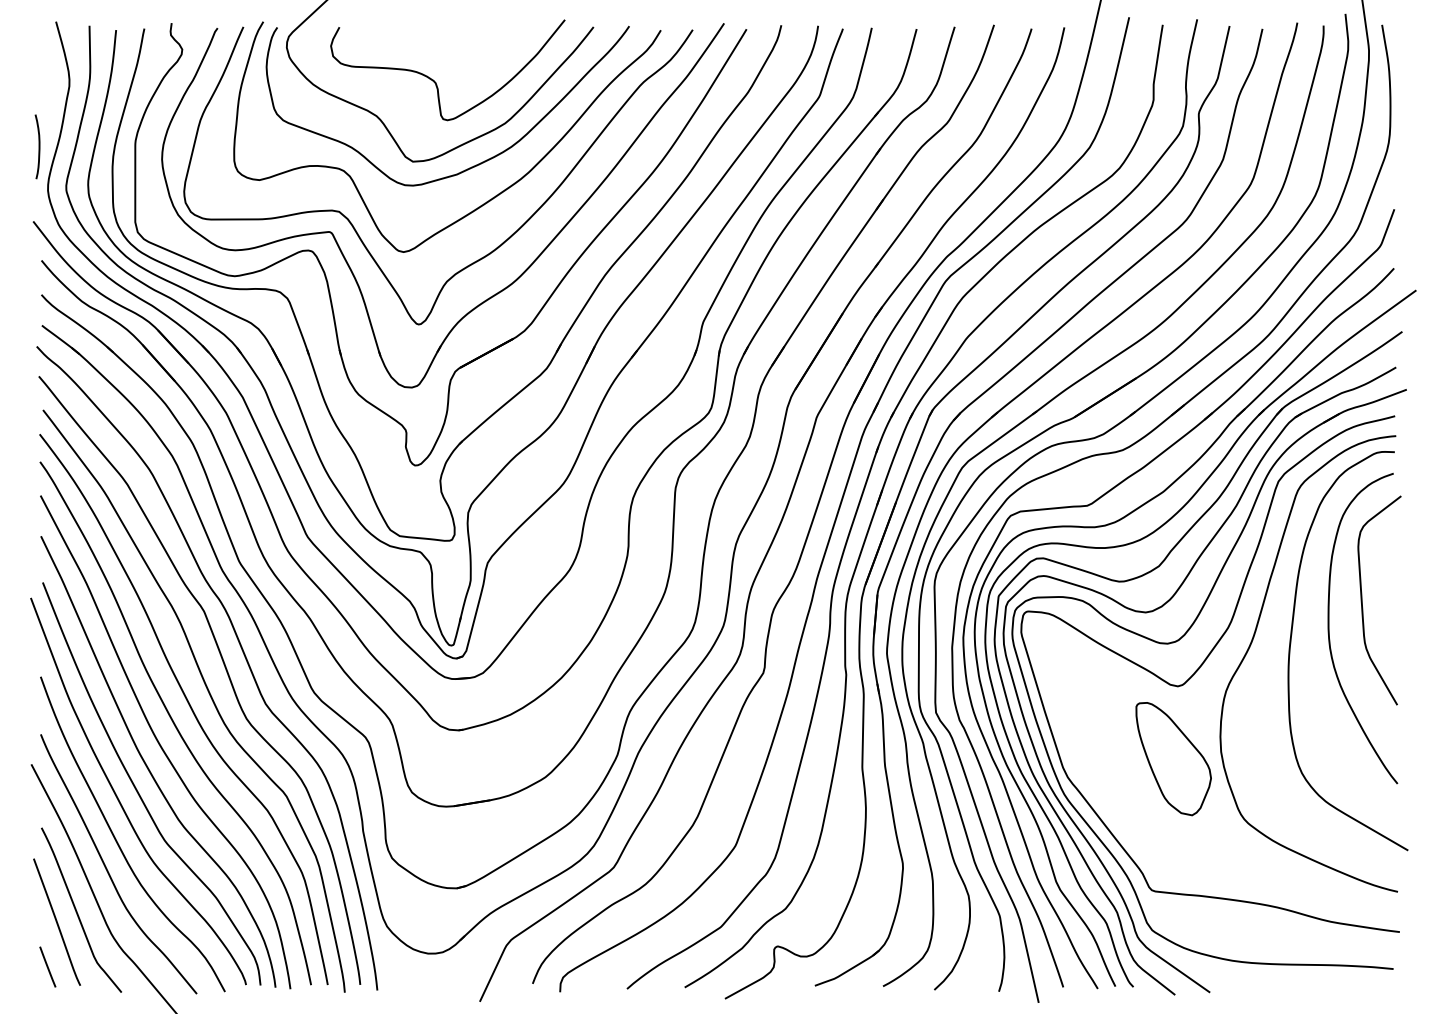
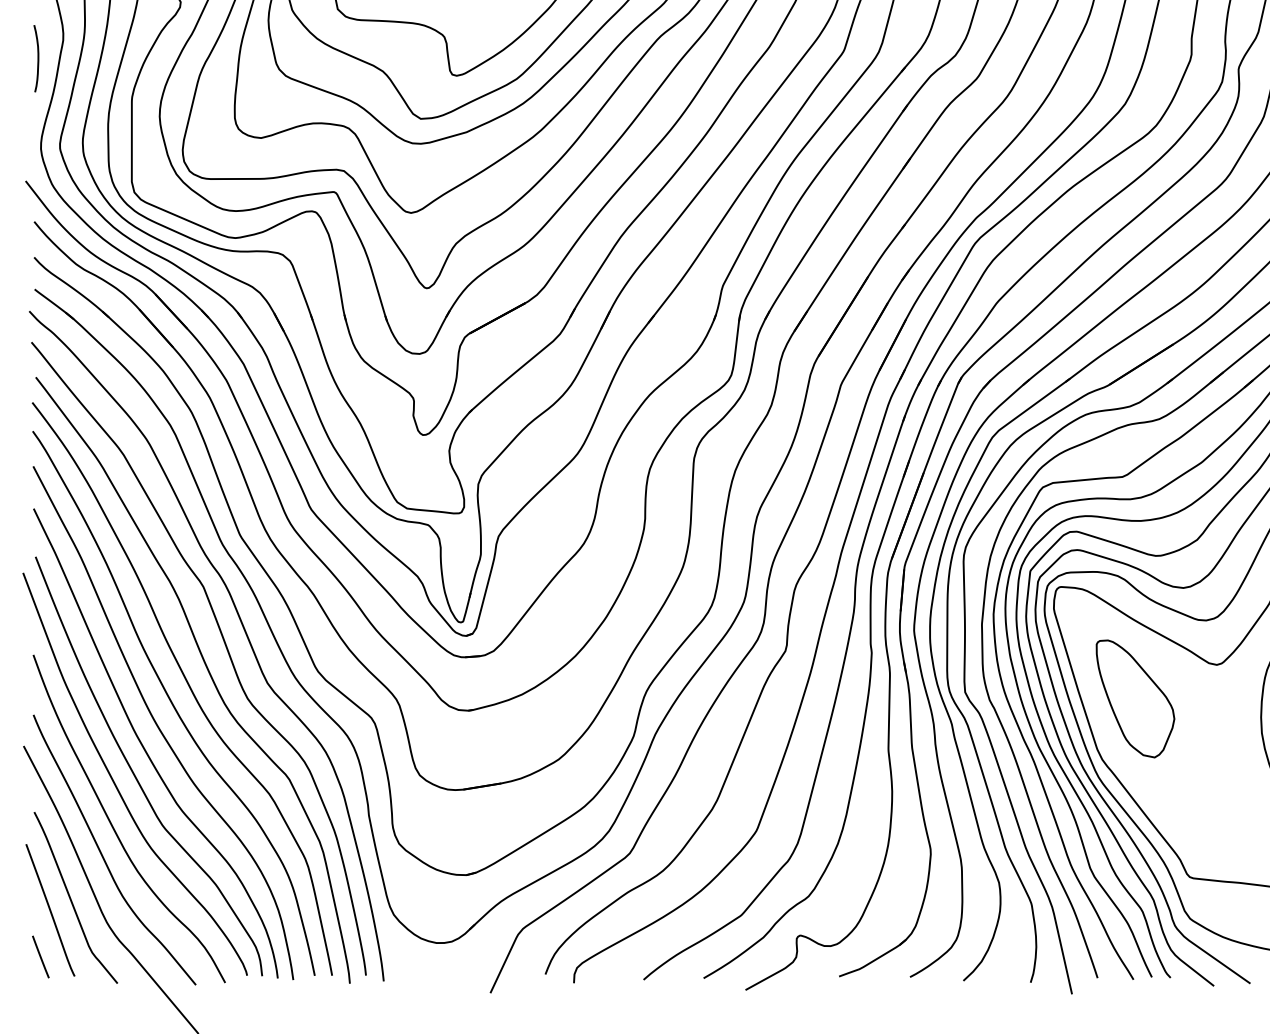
curve: (38, 146) -> (37, 58), moved
part: (1173, 759) -> (1135, 699), moved

